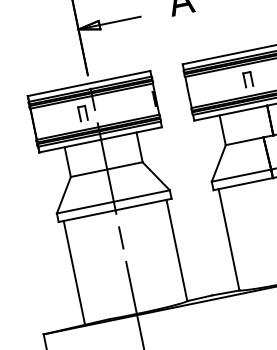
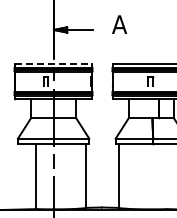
line: (88, 82) -> (53, 63), solid -> dashed
line: (74, 272) -> (36, 176), moved

